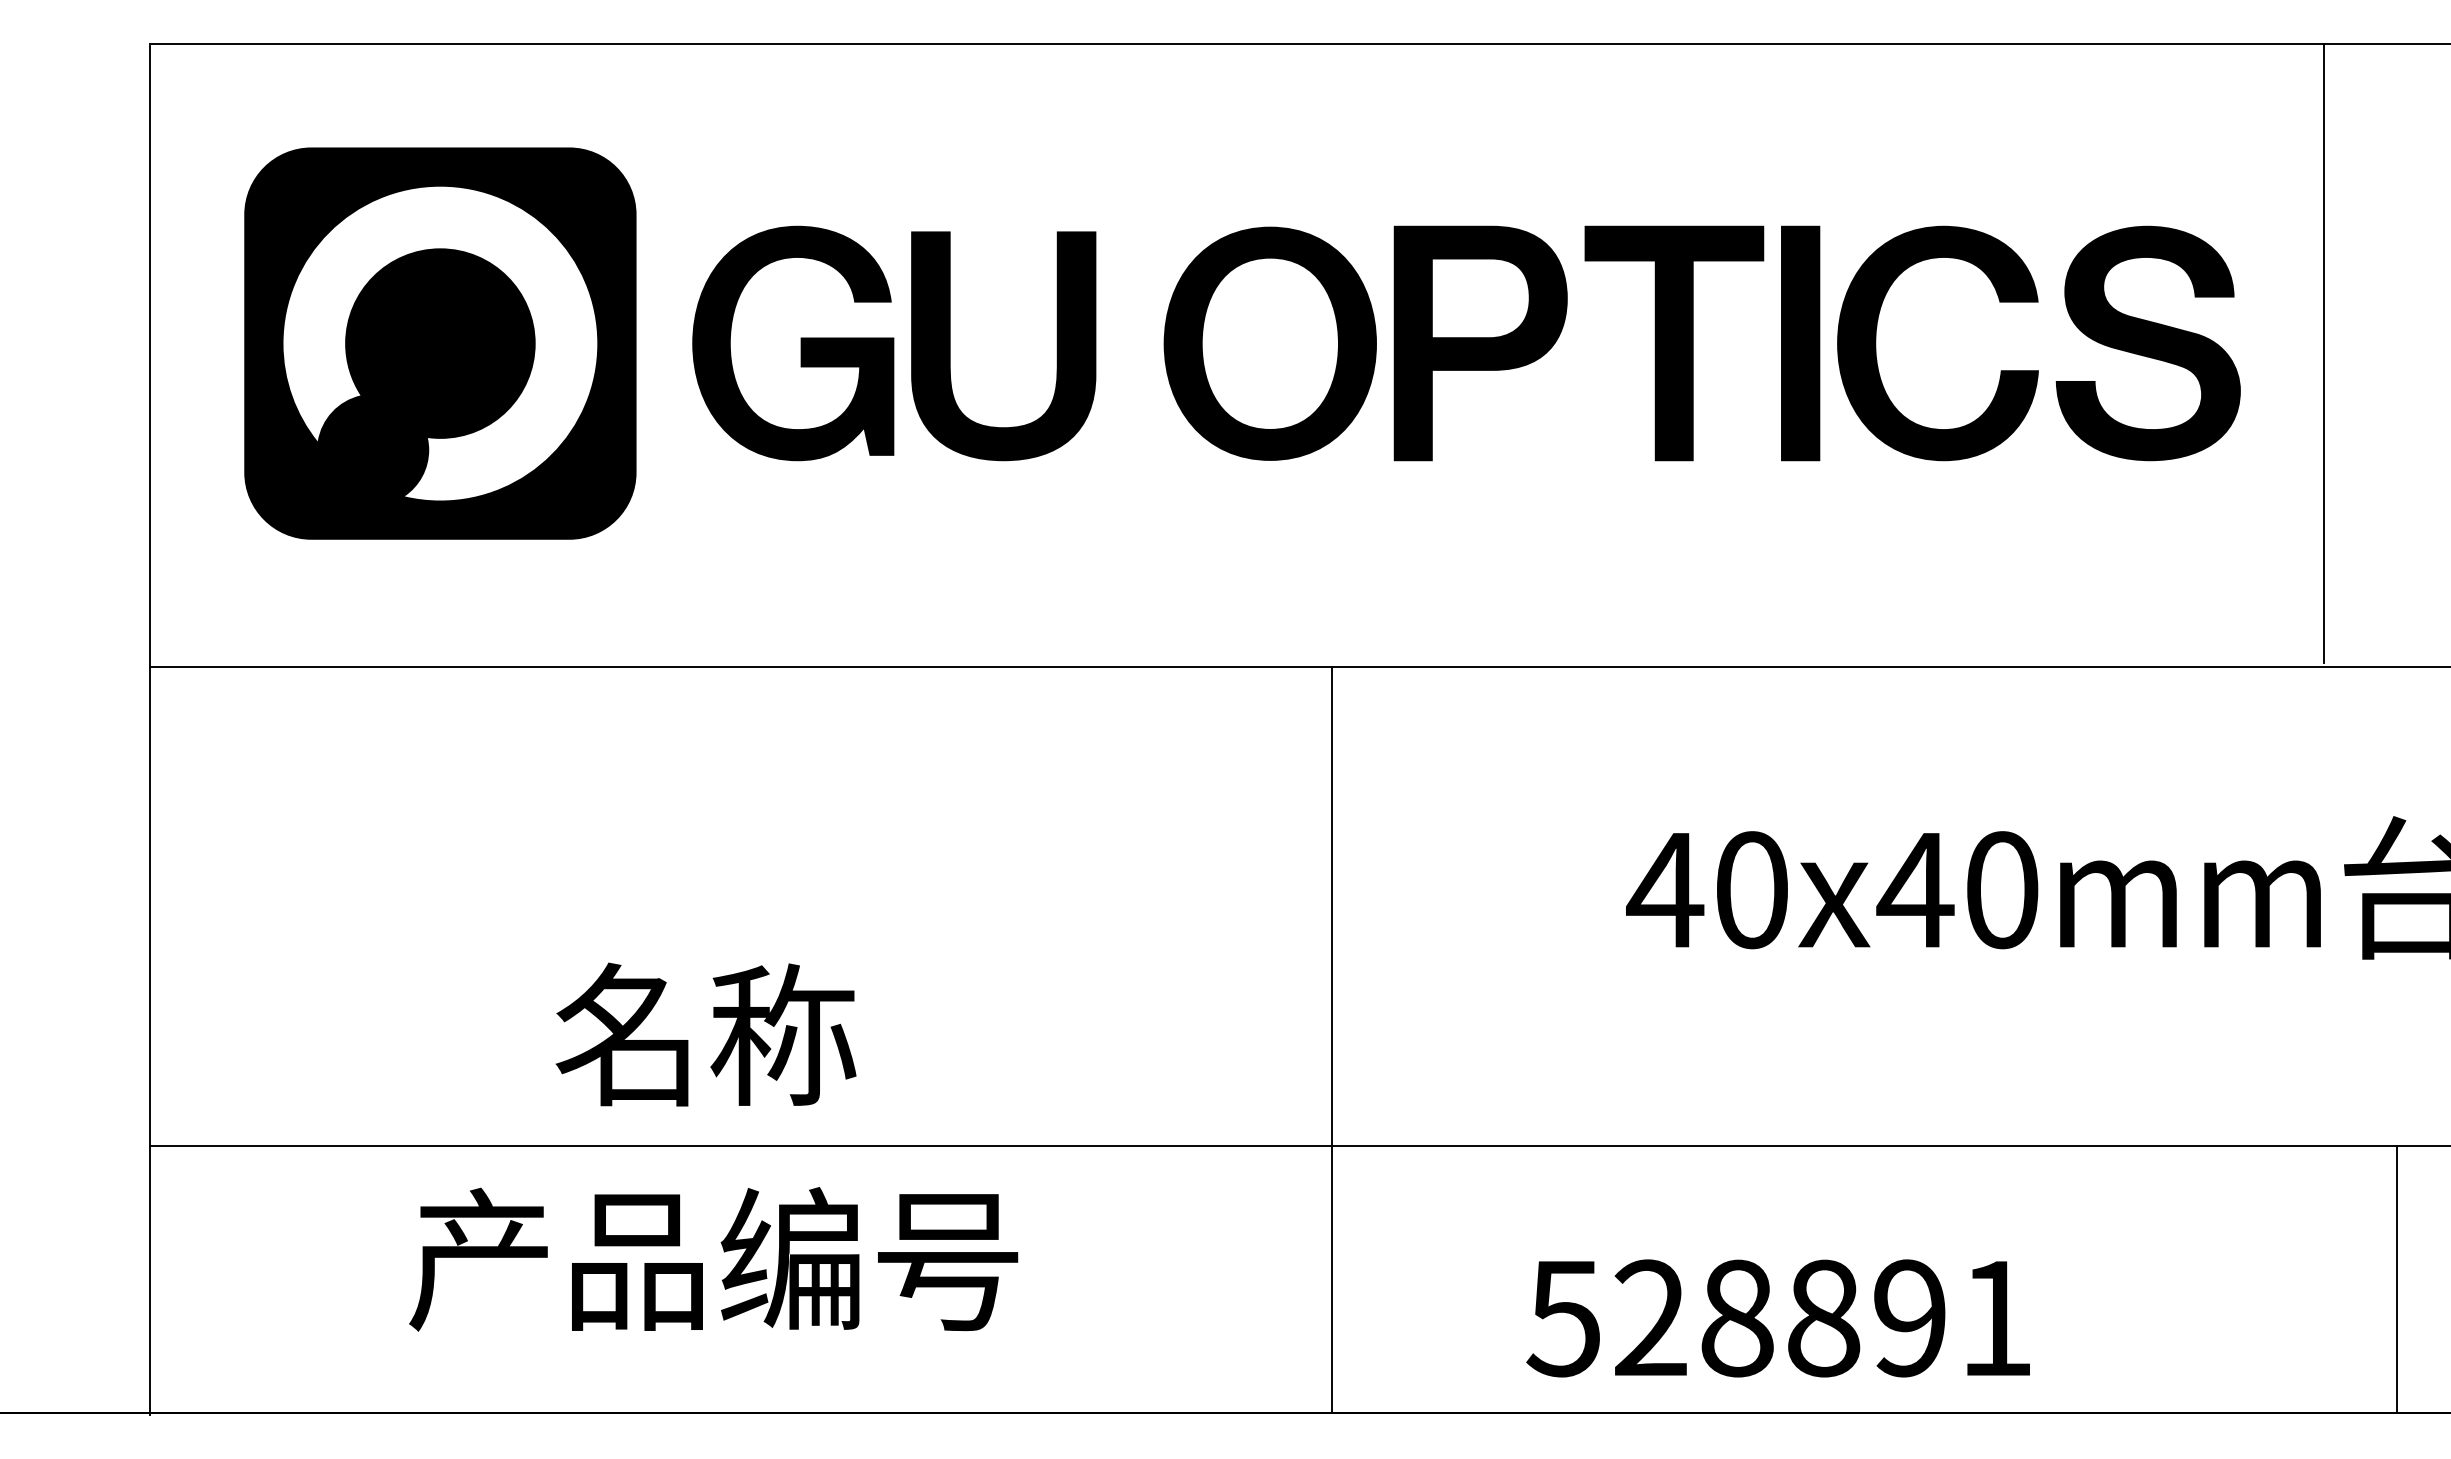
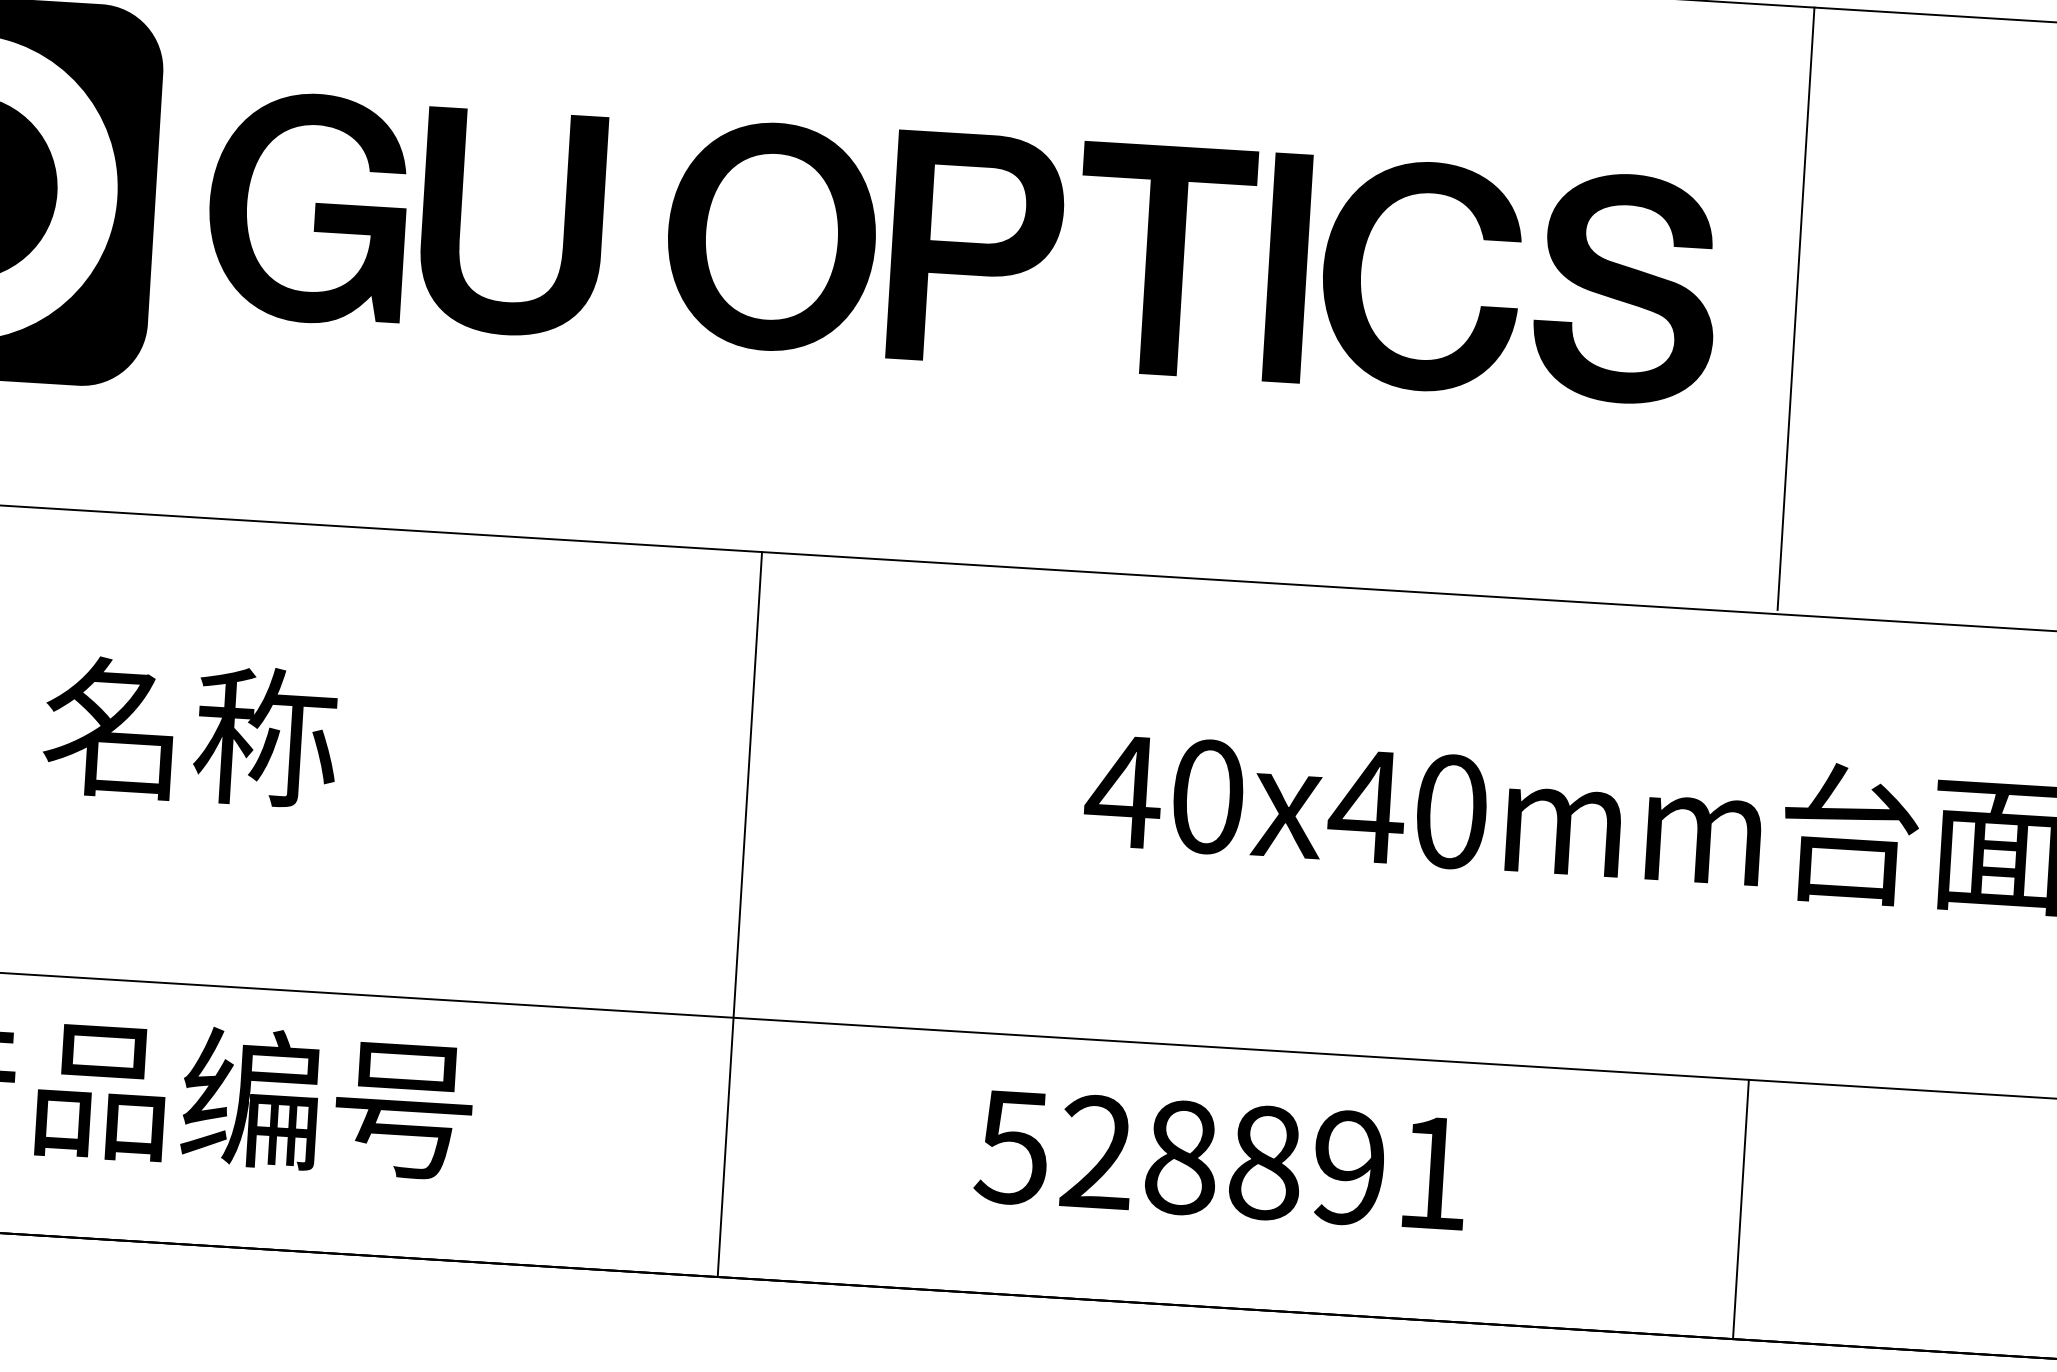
text: (705, 1034) -> (190, 732), moved
line: (1331, 1039) -> (739, 914), moved
line: (2396, 1279) -> (1740, 1209), moved
text: (1777, 1318) -> (1220, 1160), moved

